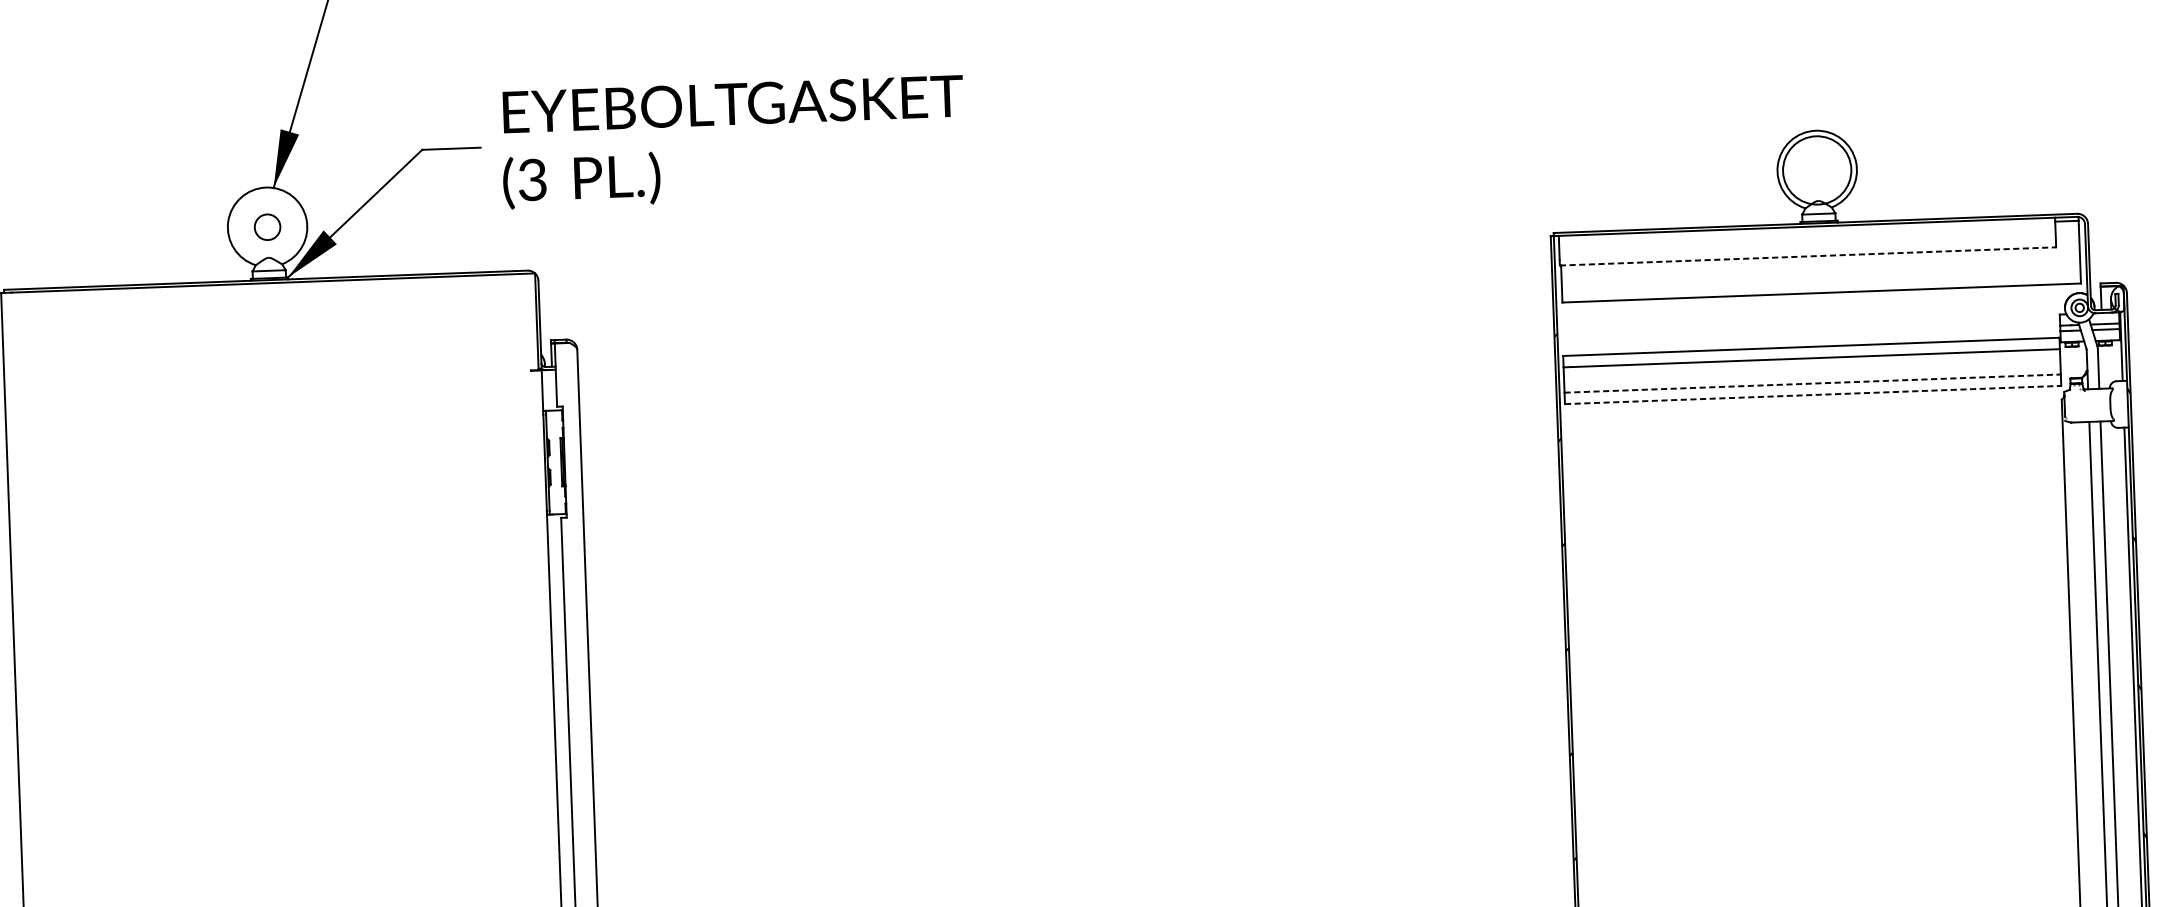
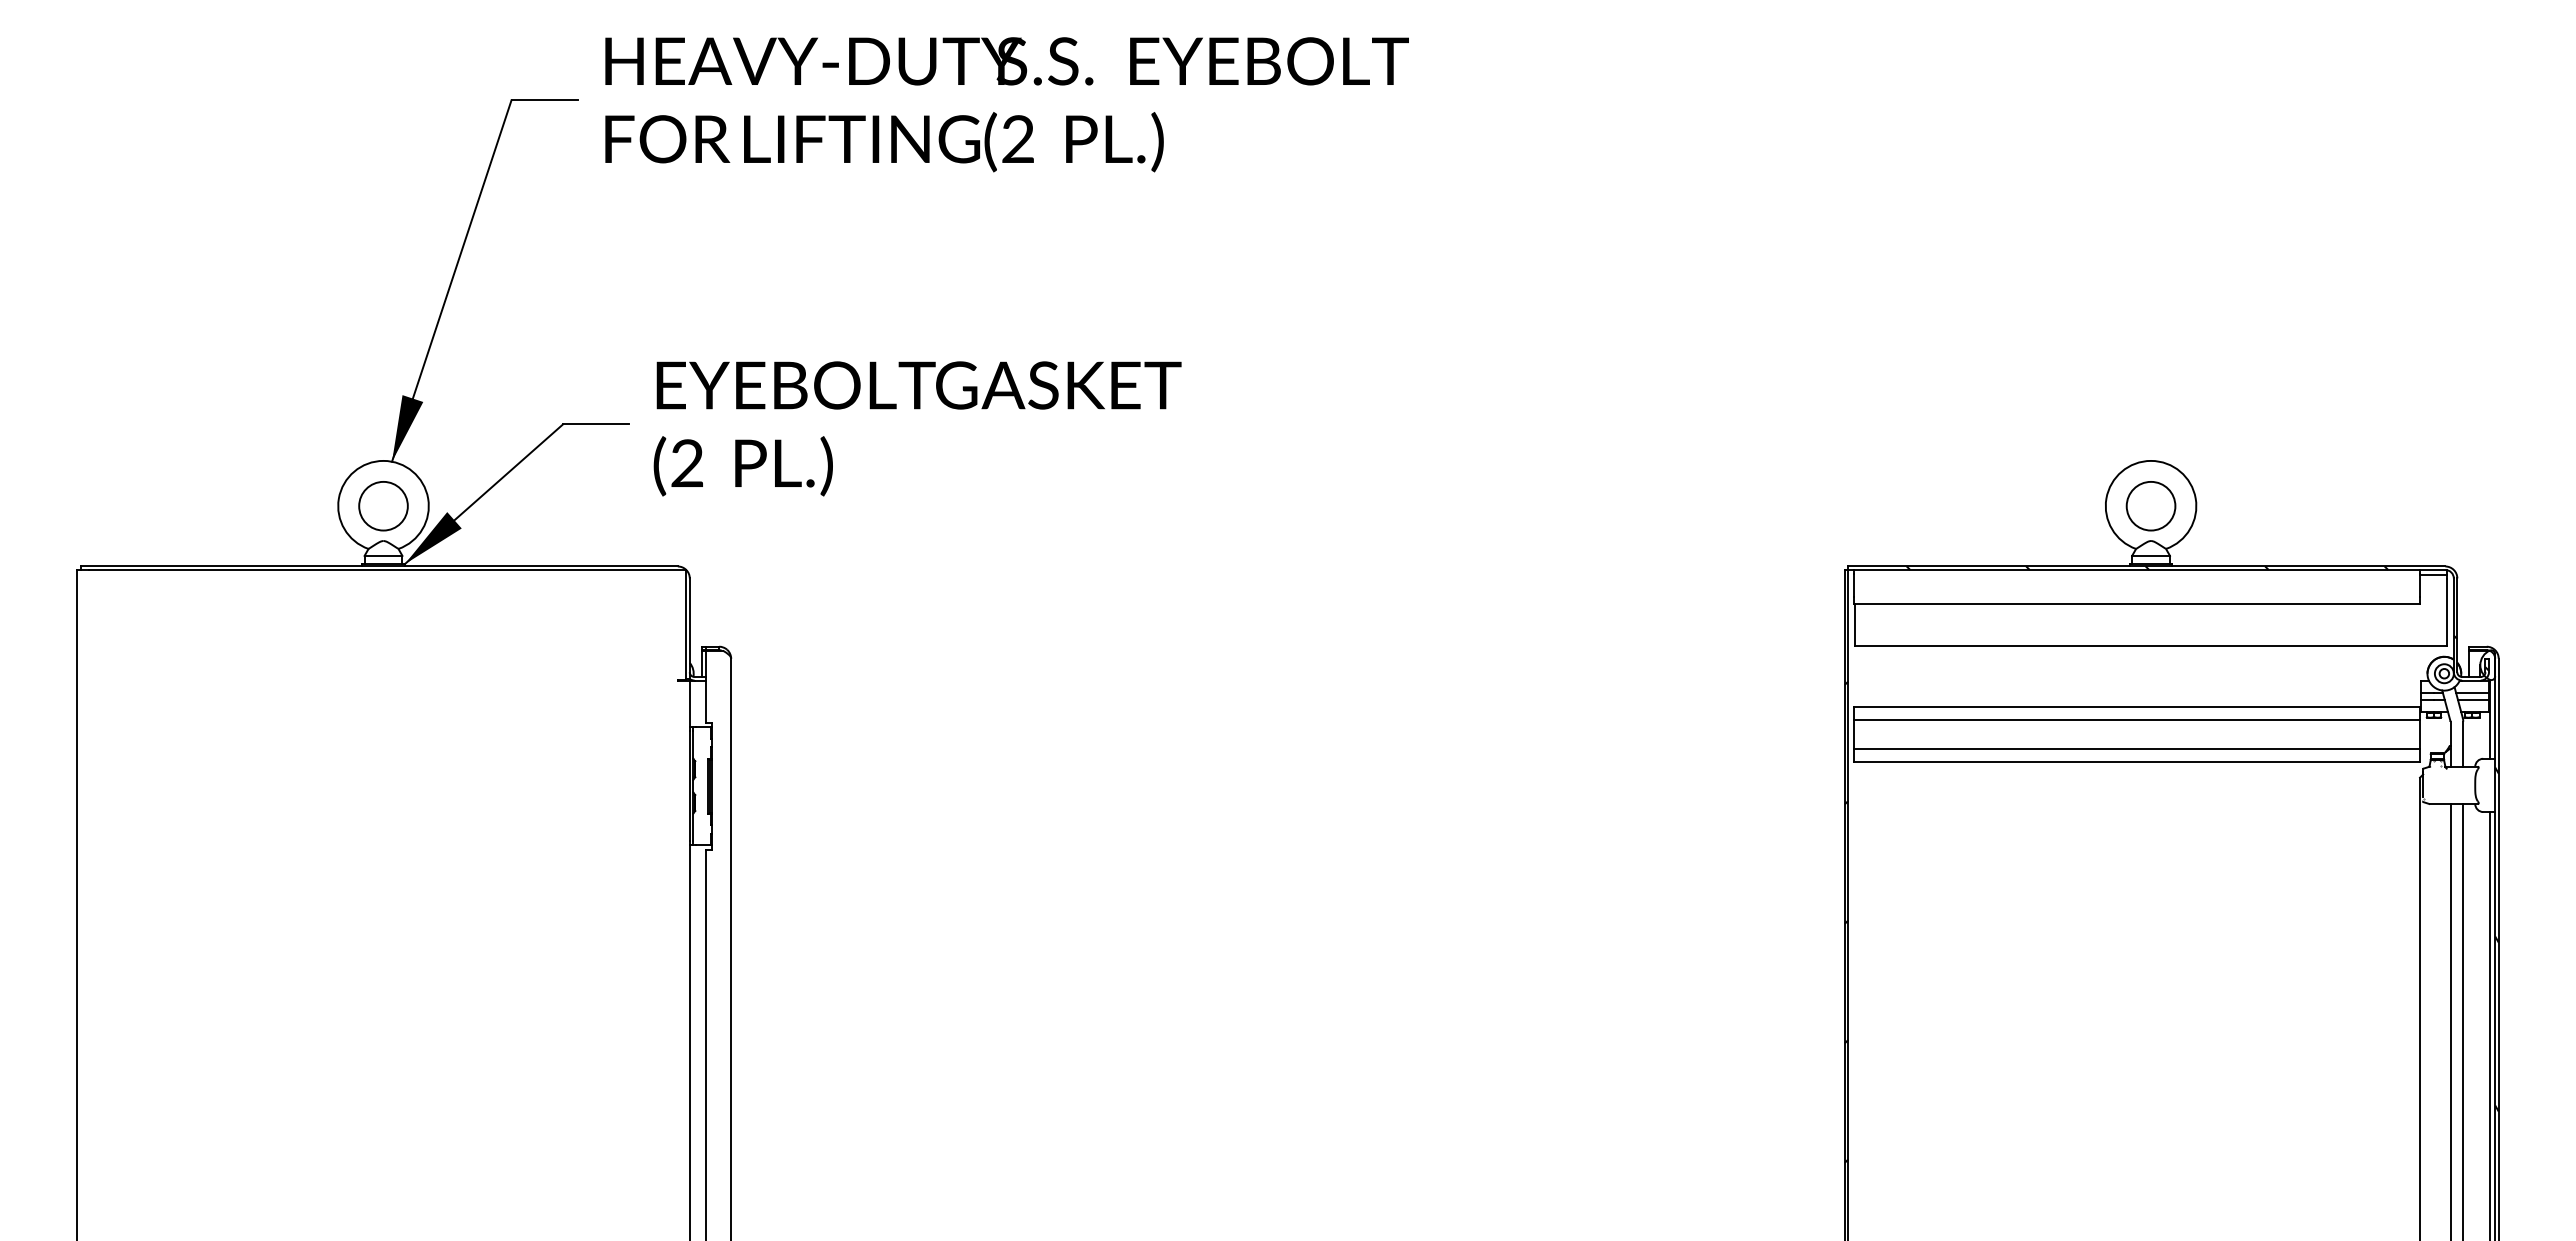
circle: (1816, 169) -> (2150, 505), size x0.62
text: (531, 180) -> (686, 464), (3 -> (2
circle: (267, 226) -> (383, 505), size x1.67
line: (1808, 256) -> (2137, 603), dashed -> solid
hatch: (1861, 267) -> (2197, 618), added
line: (1813, 383) -> (2137, 748), dashed -> solid
line: (1813, 394) -> (2137, 761), dashed -> solid

